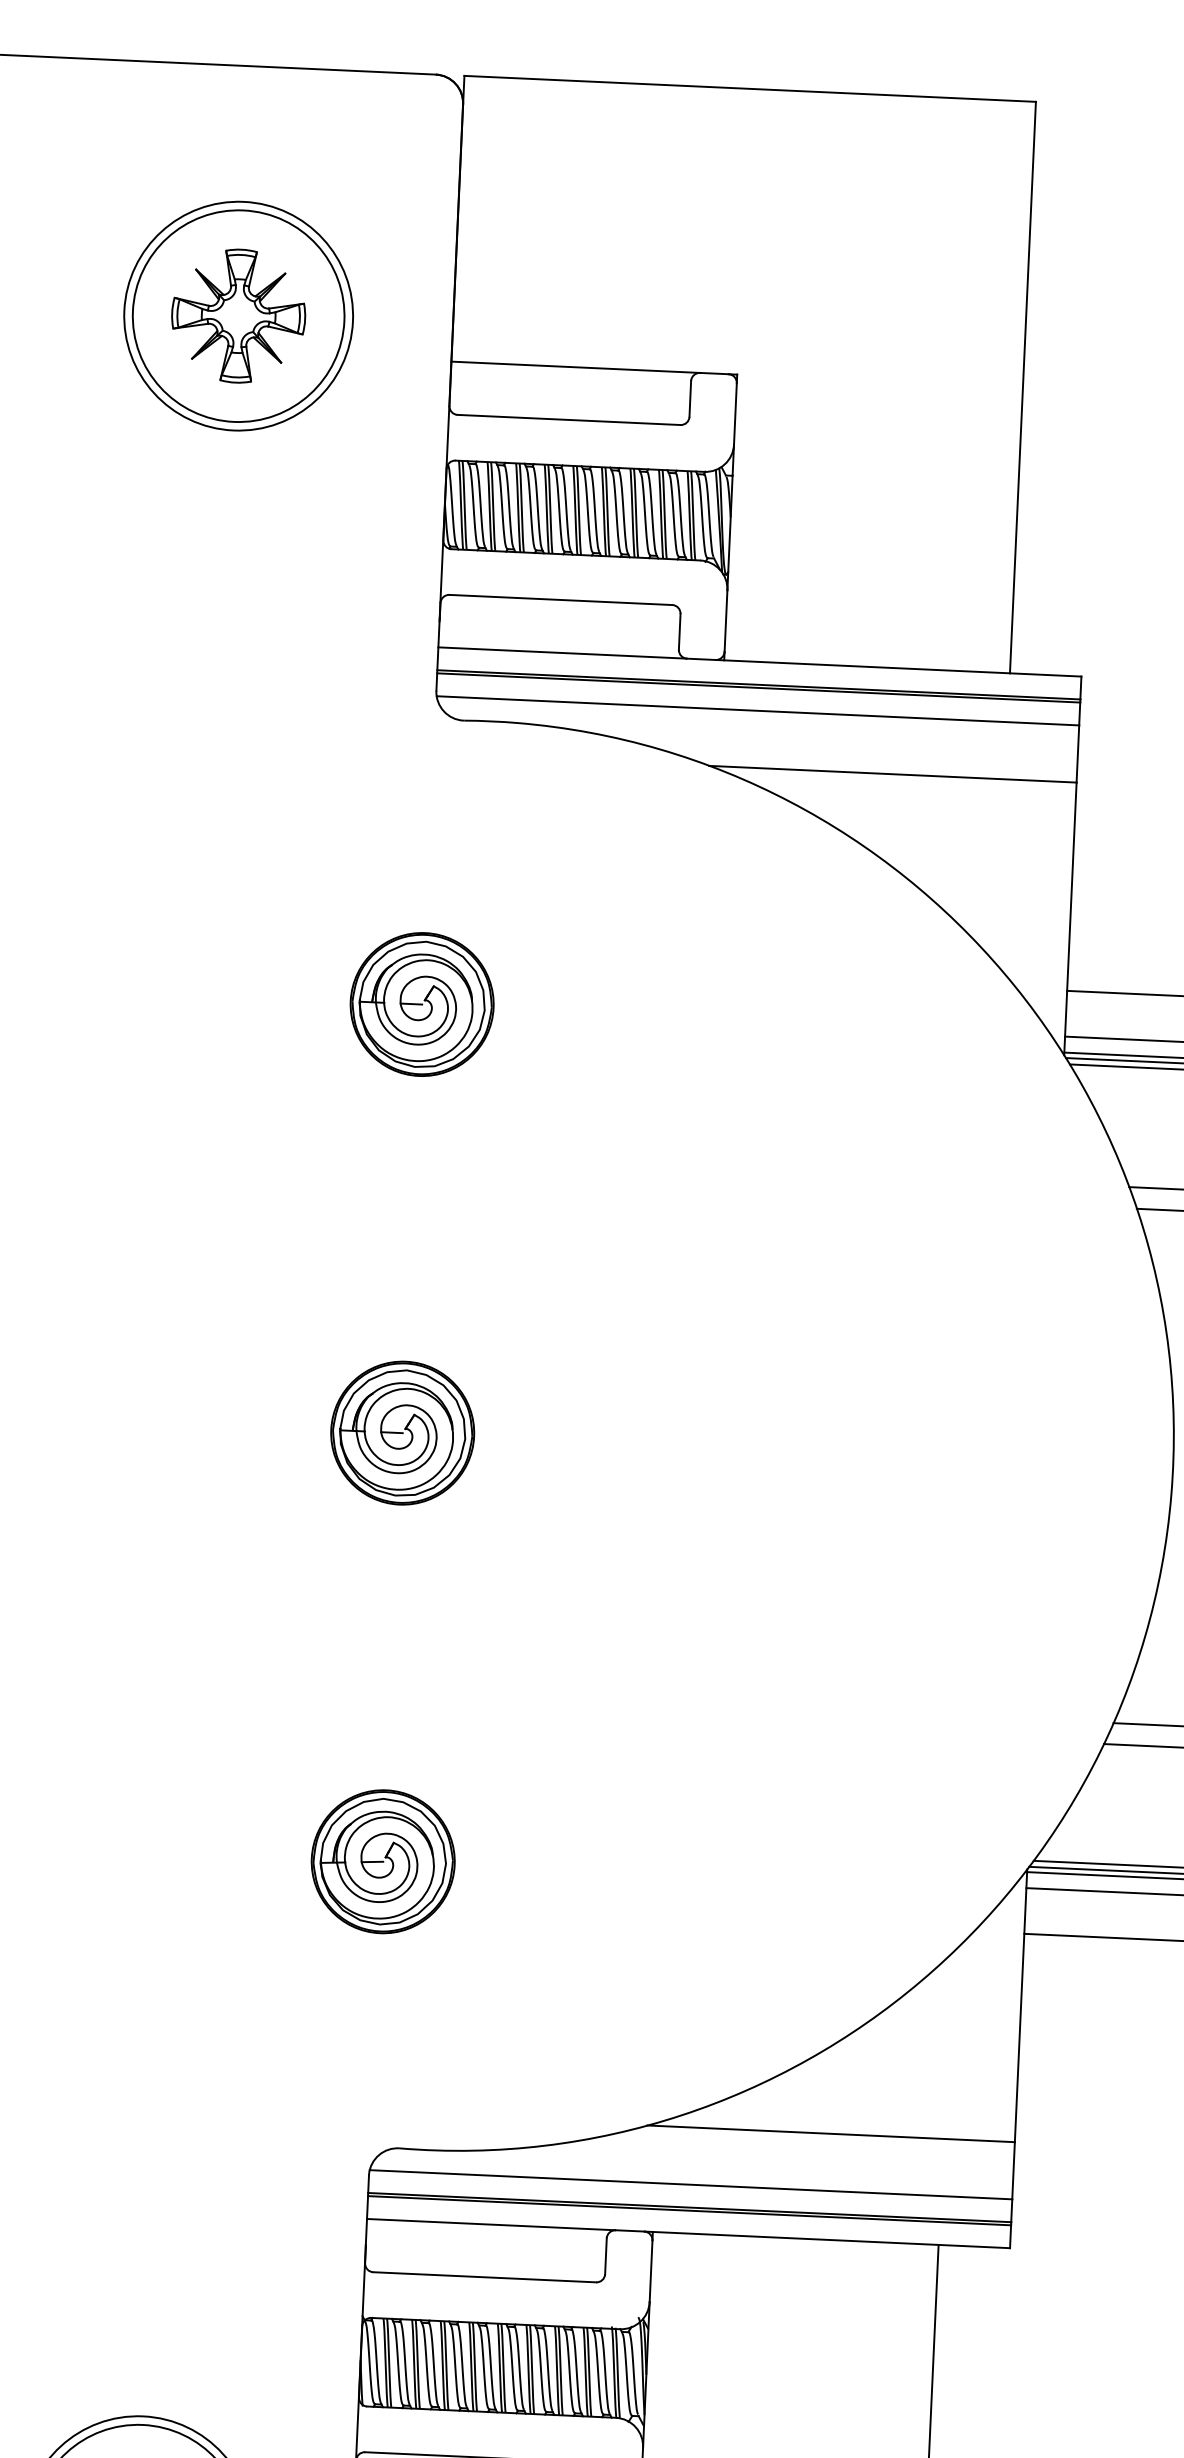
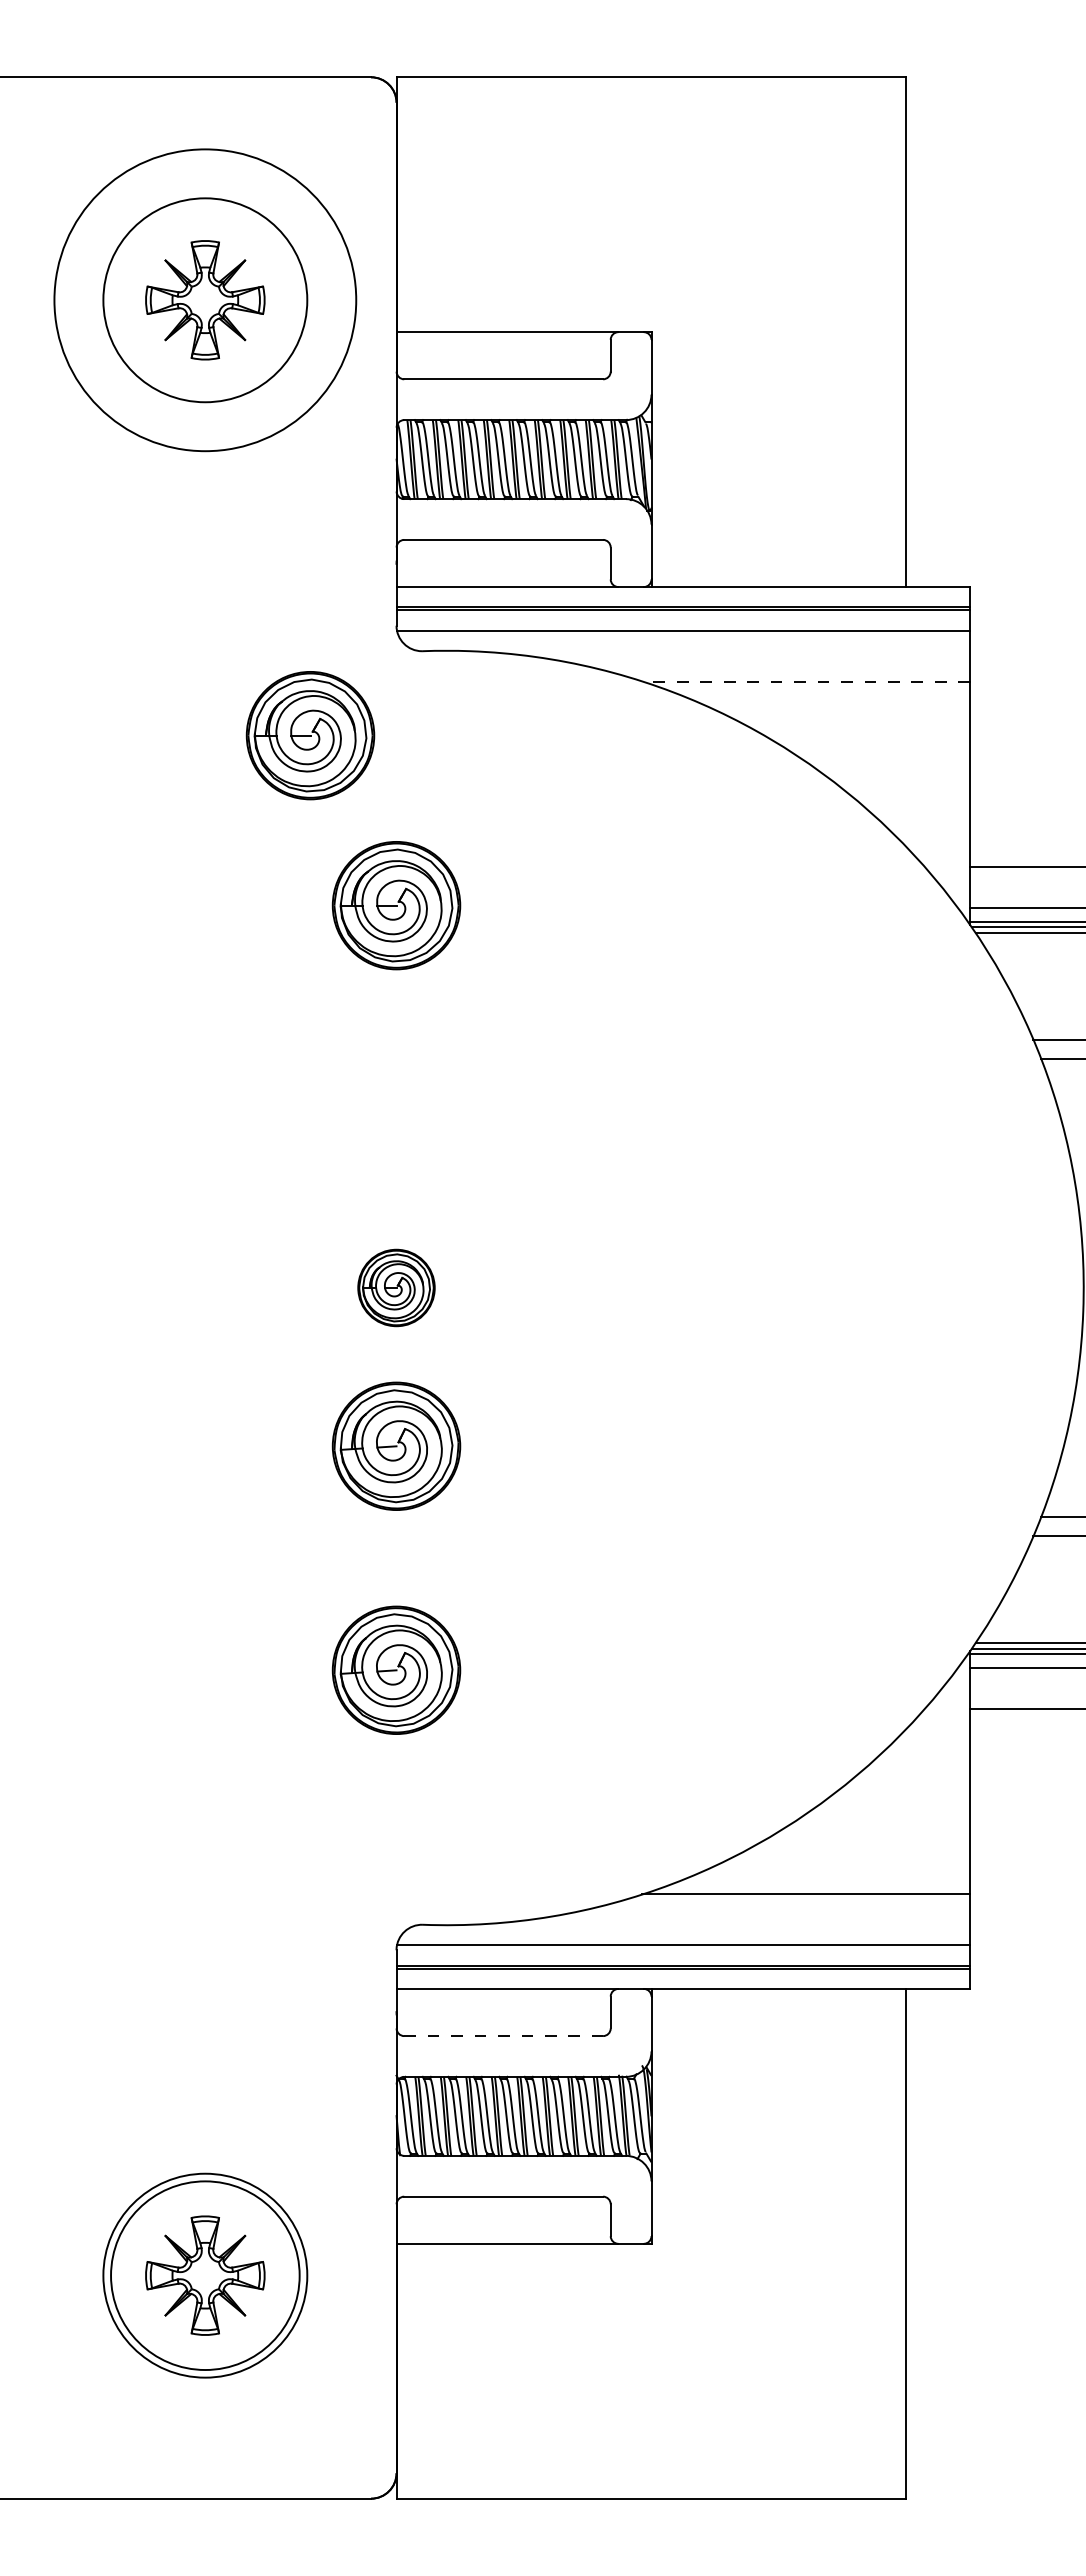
circle: (238, 315) -> (205, 299), size x1.6
line: (893, 774) -> (806, 681), solid -> dashed
part: (334, 809) -> (310, 735), added
part: (402, 1432) -> (396, 1287), size x0.6
part: (394, 1609) -> (396, 1445), added
line: (485, 2277) -> (504, 2036), solid -> dashed

